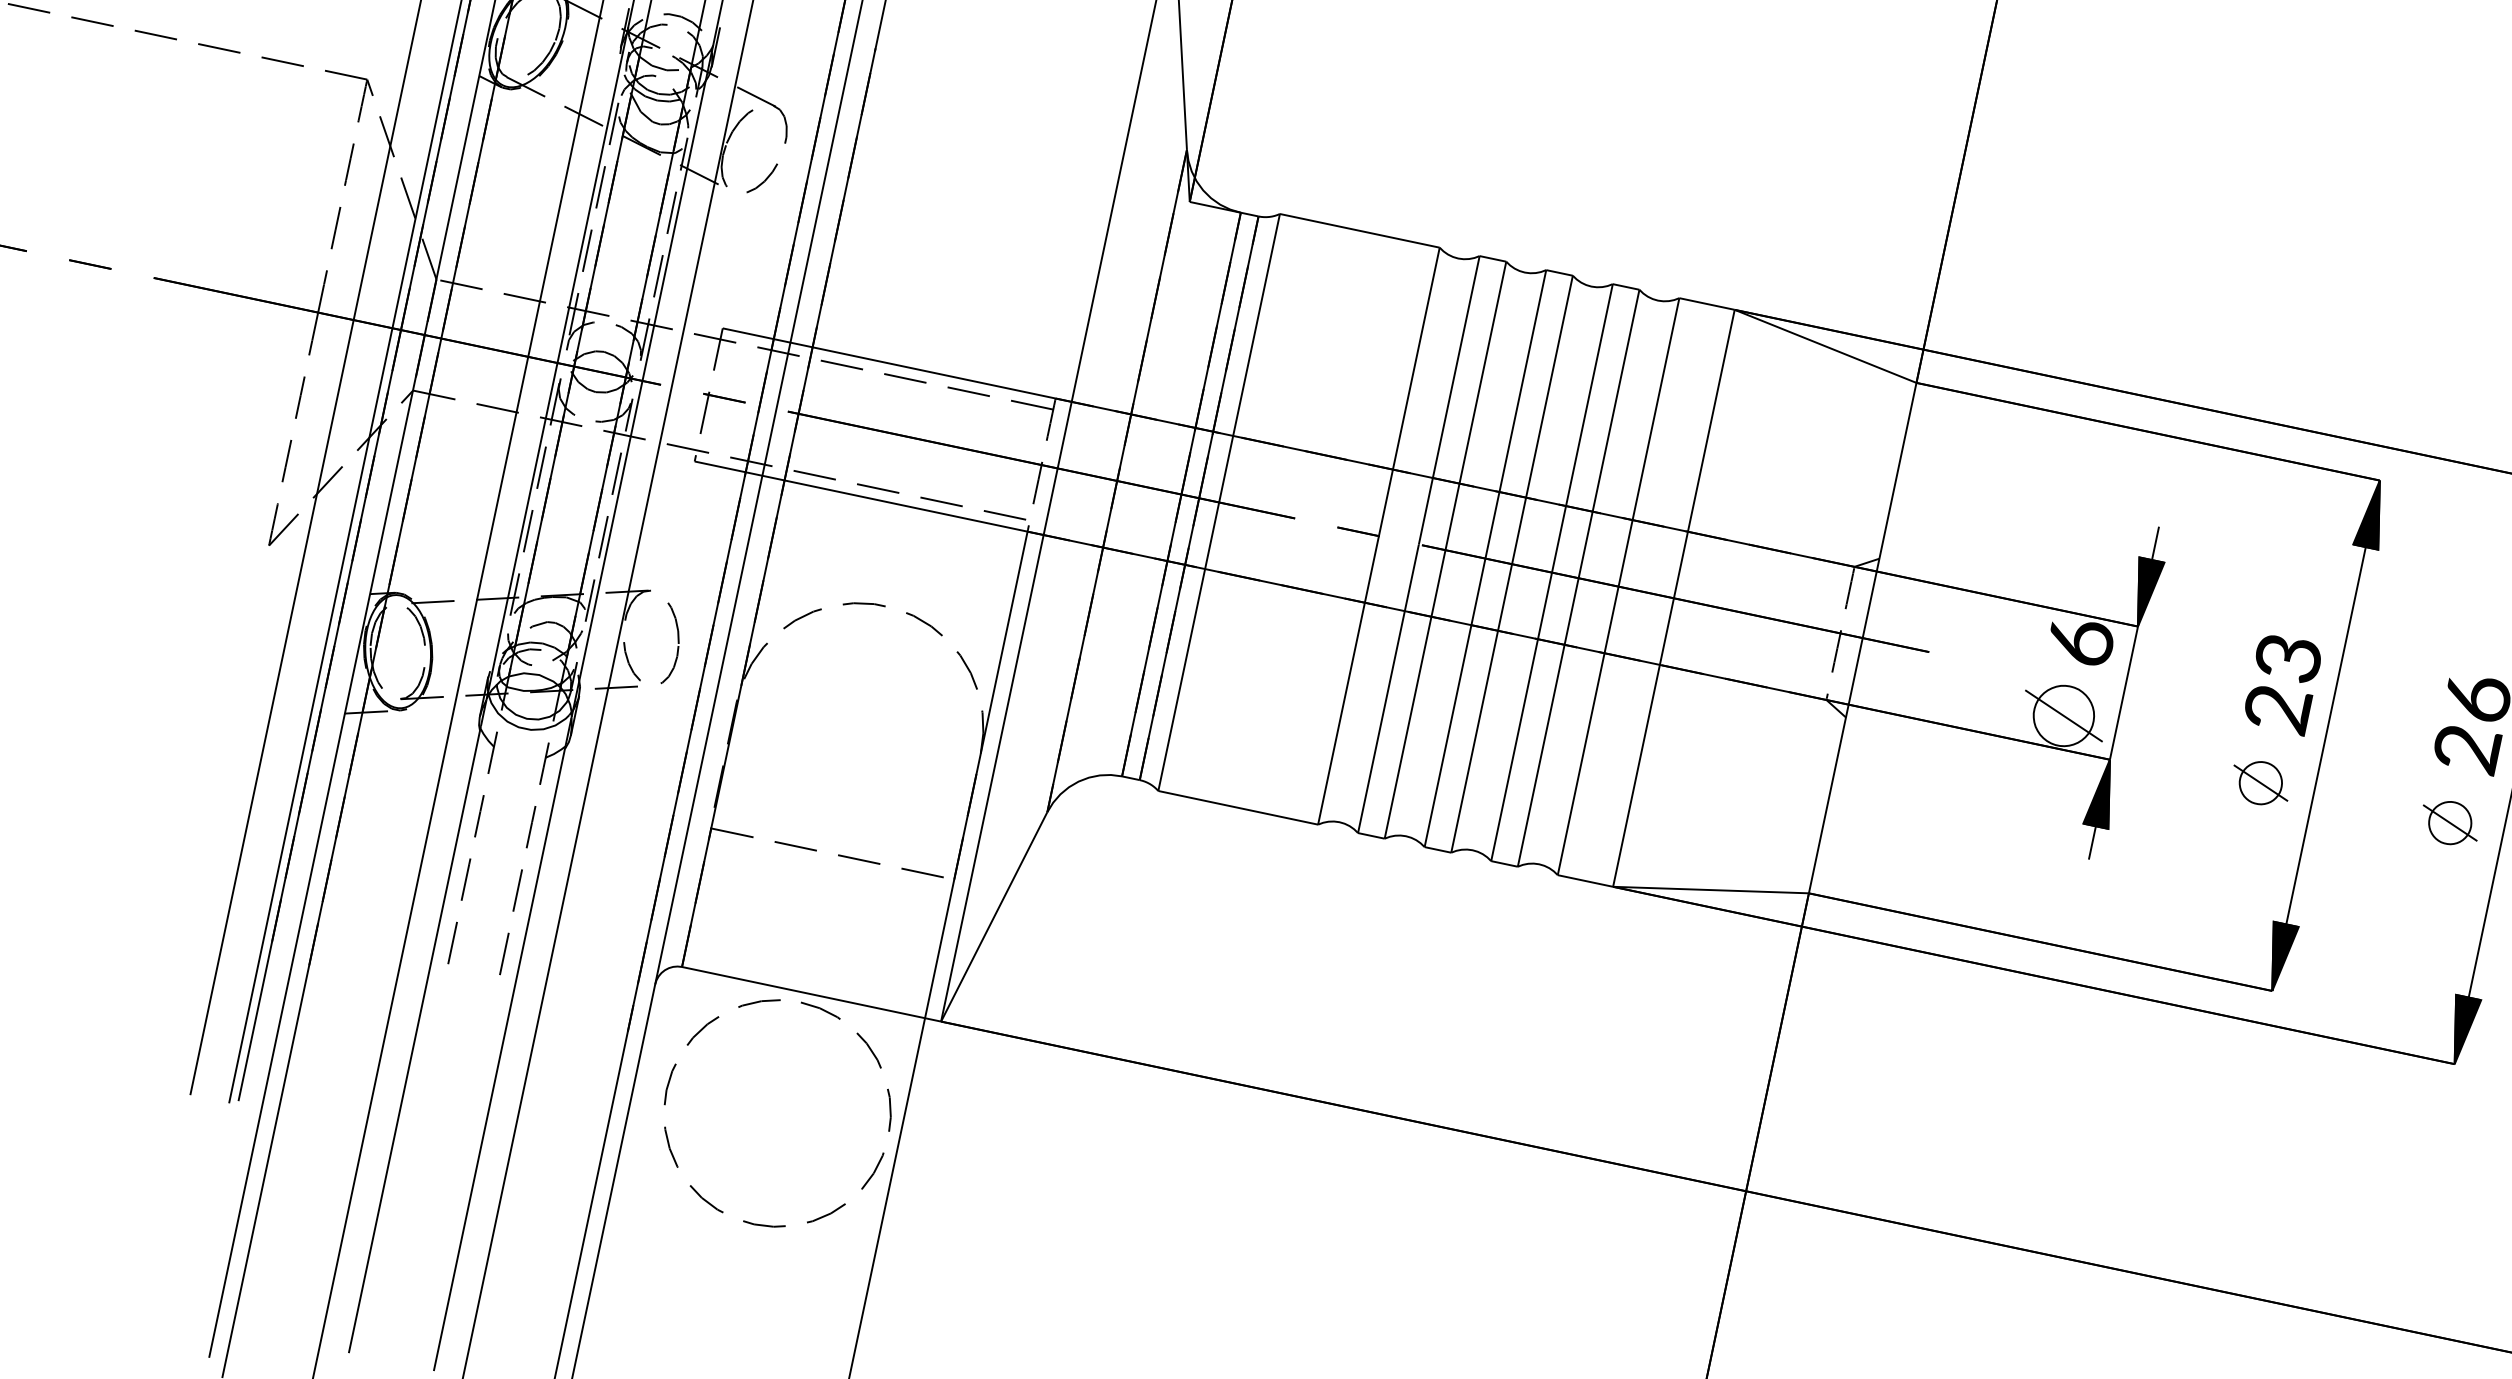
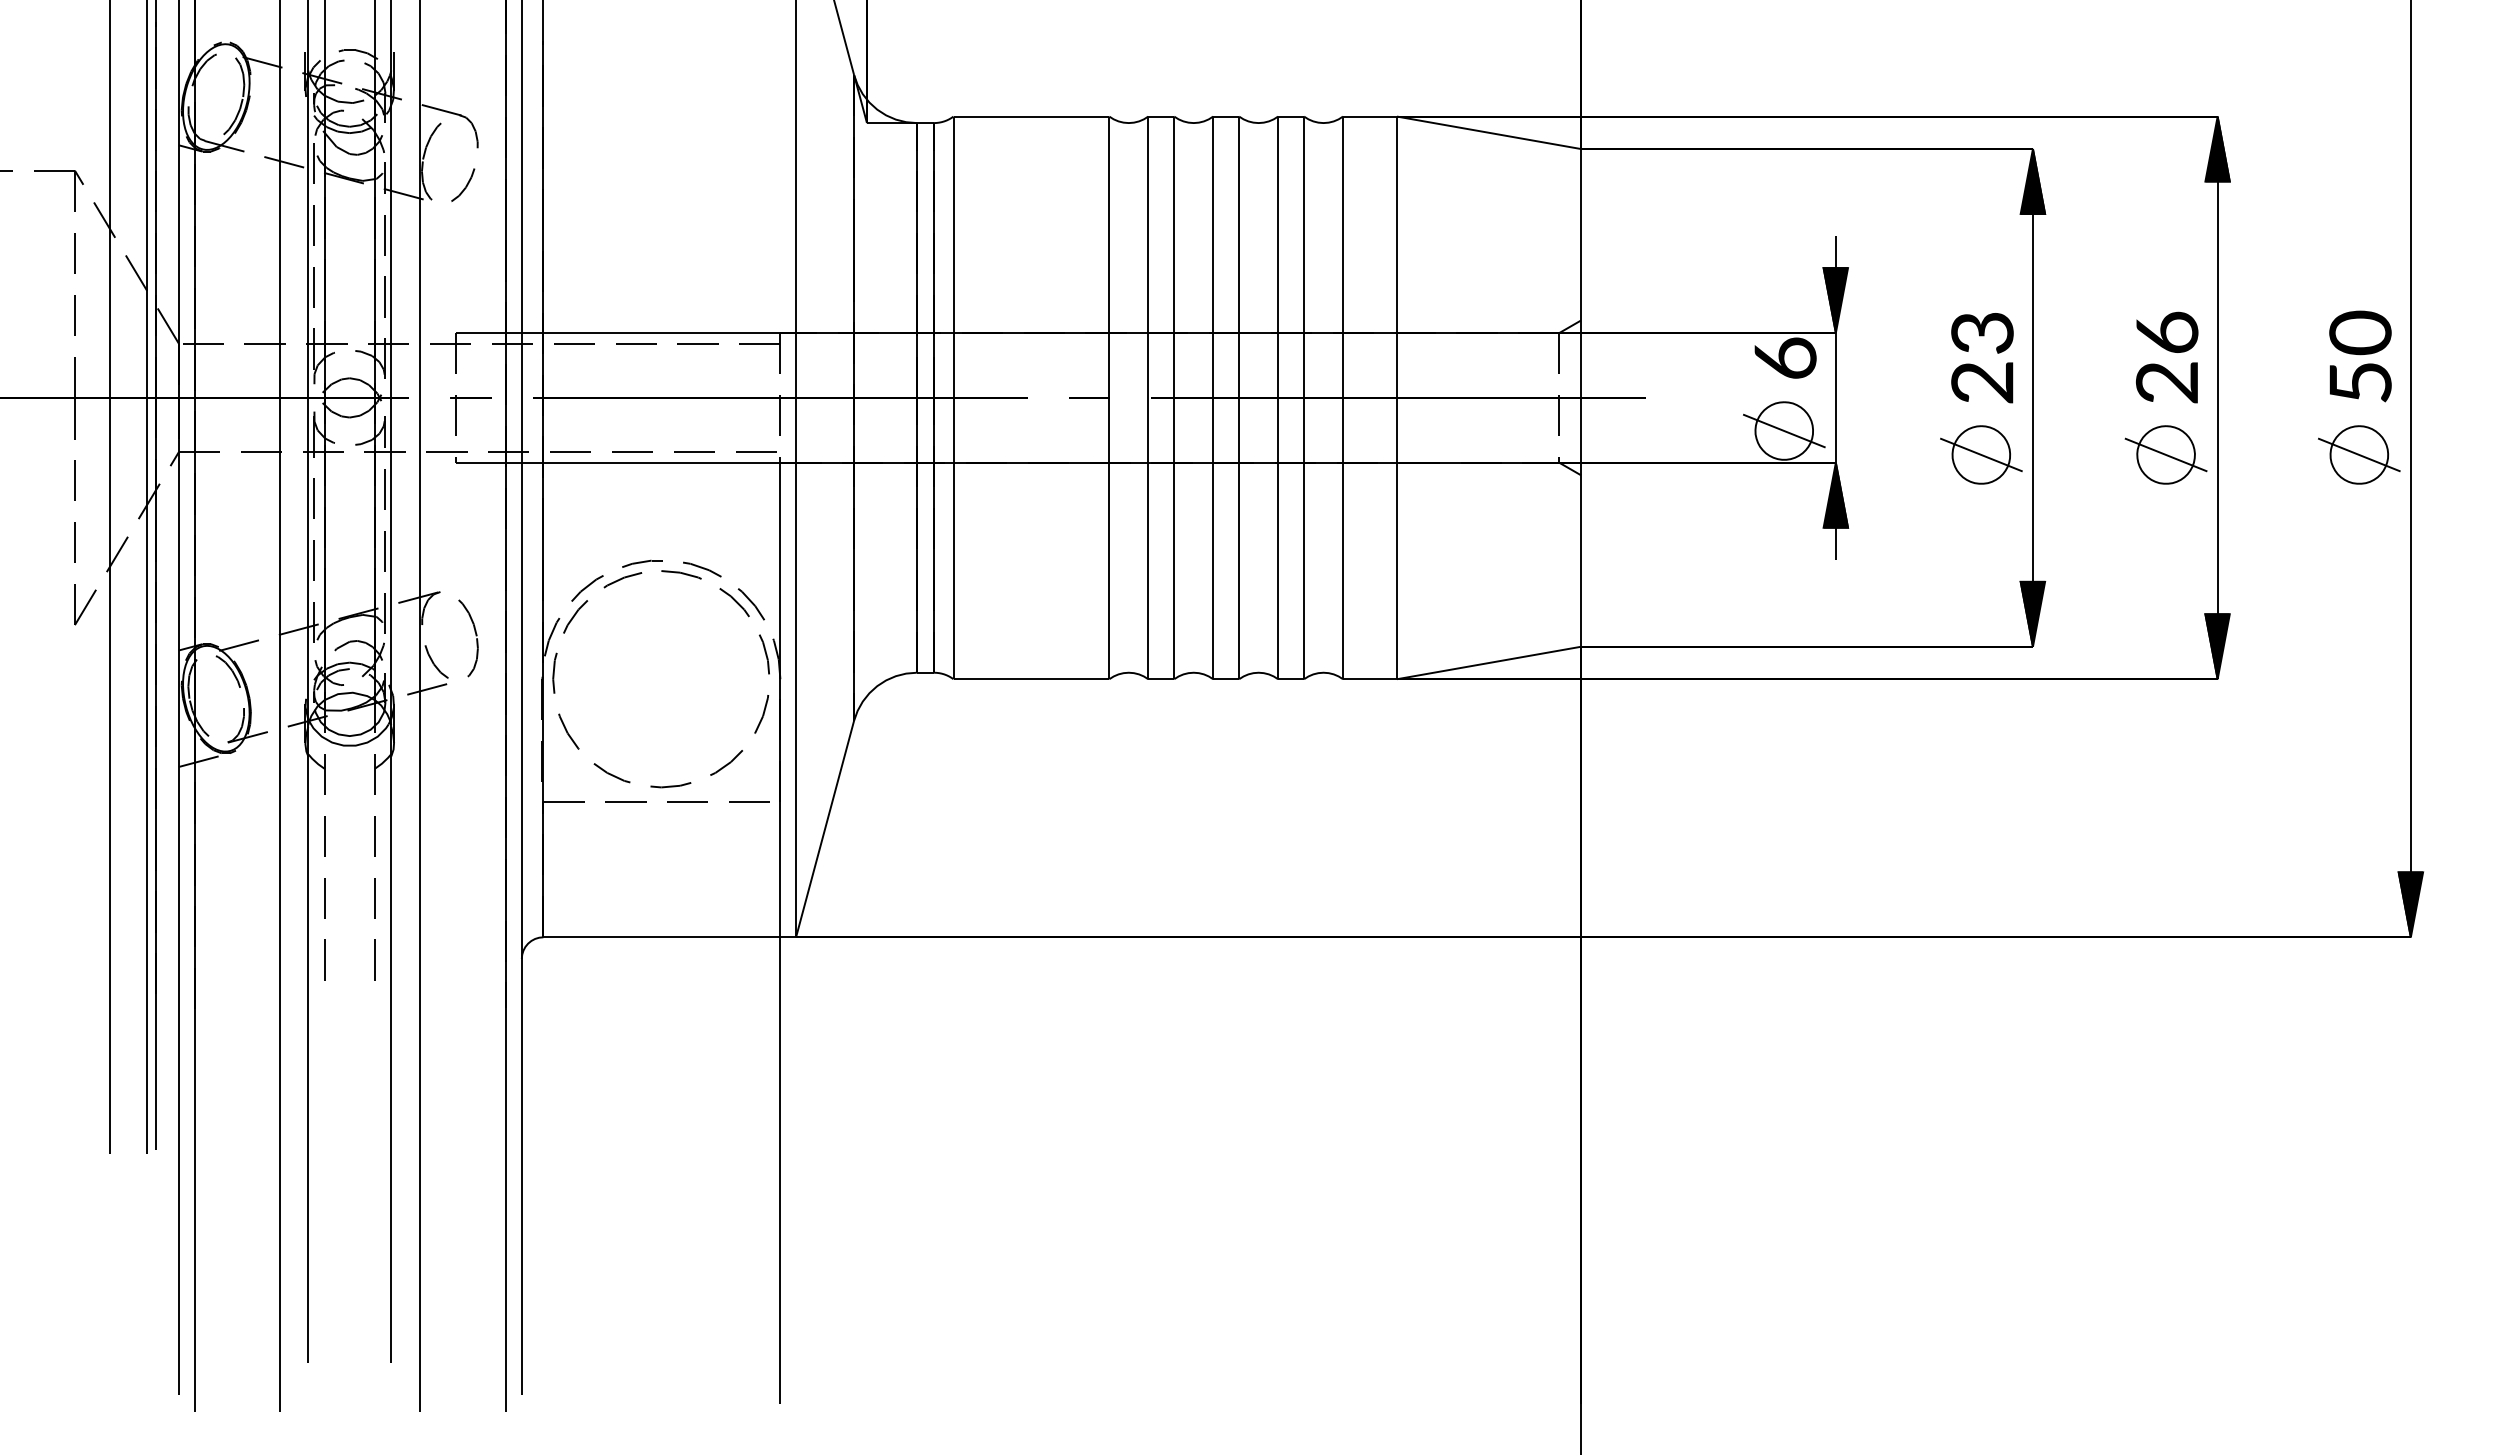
part: (2261, 782) -> (1981, 454), size x1.43
part: (2449, 822) -> (2165, 454), size x1.43
part: (666, 1102) -> (555, 690), moved

